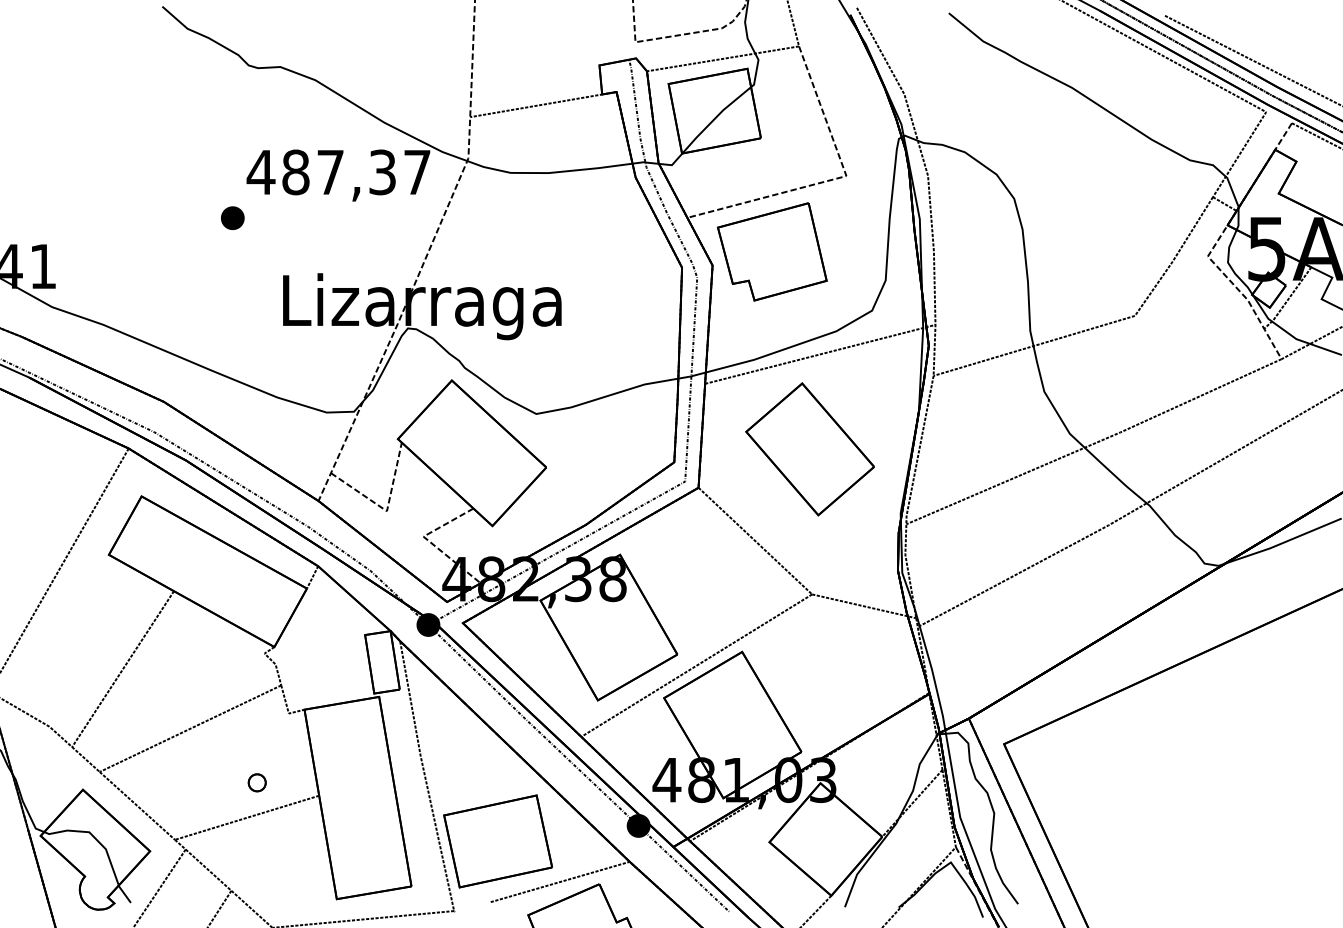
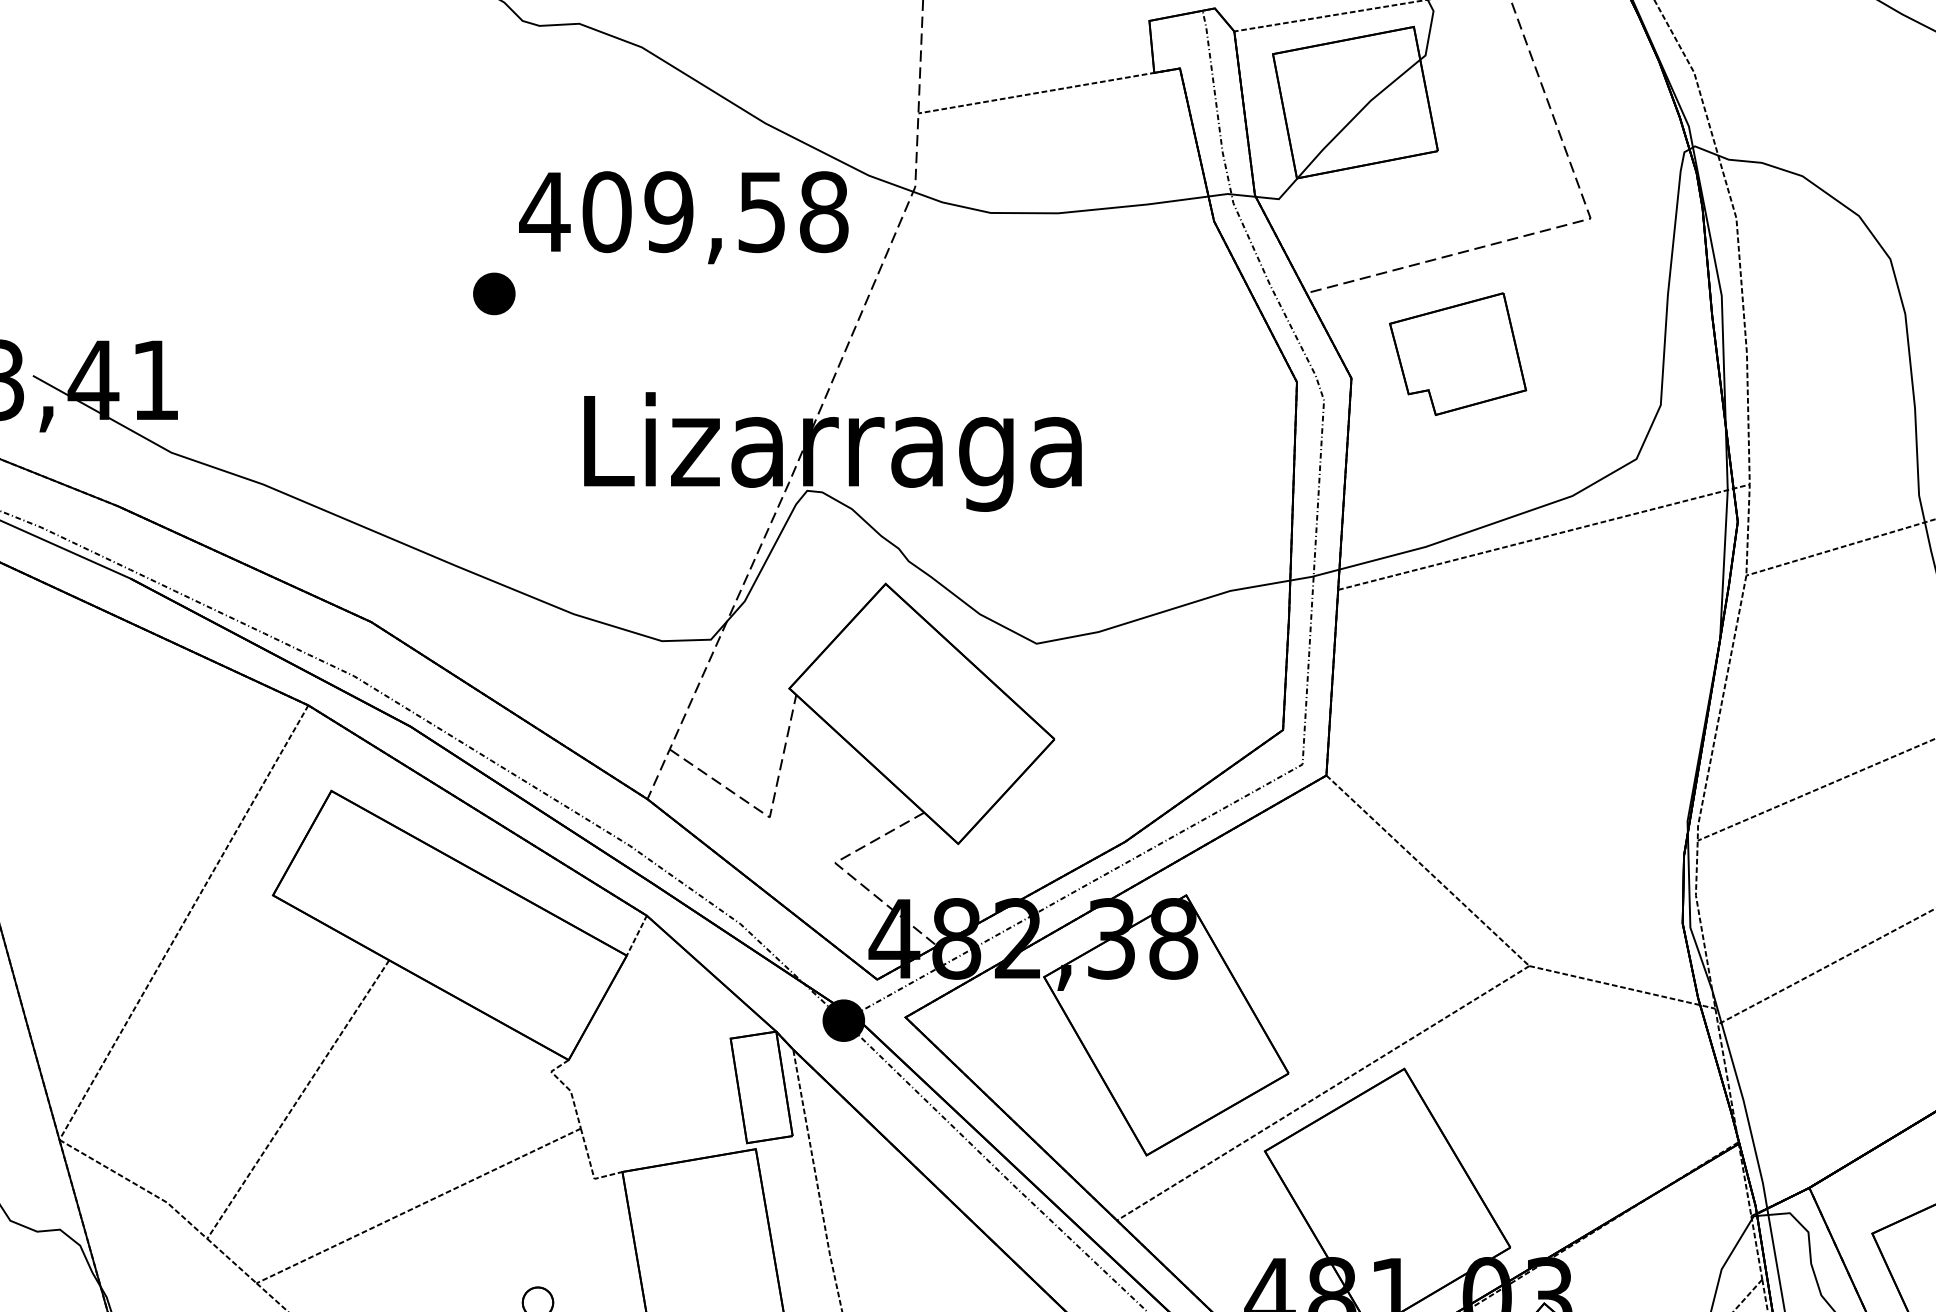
text: (356, 172) -> (715, 212), 487,37 -> 409,58
part: (771, 251) -> (1456, 353), size x0.7
part: (809, 449) -> (1524, 707), removed

